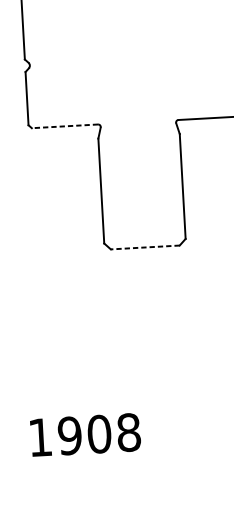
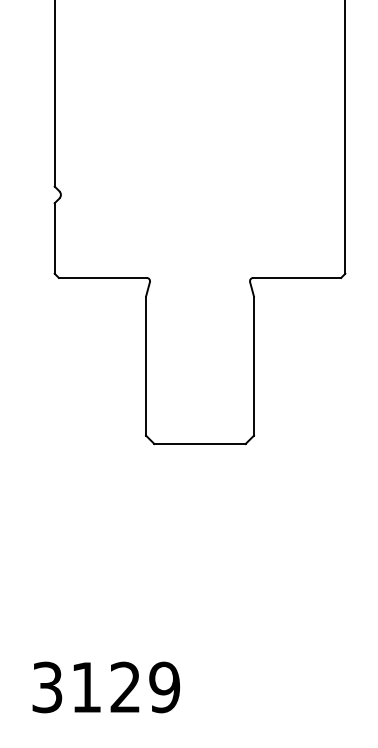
line: (64, 126) -> (102, 277), dashed -> solid
line: (145, 247) -> (200, 443), dashed -> solid
text: (85, 435) -> (106, 687), 1908 -> 3129

